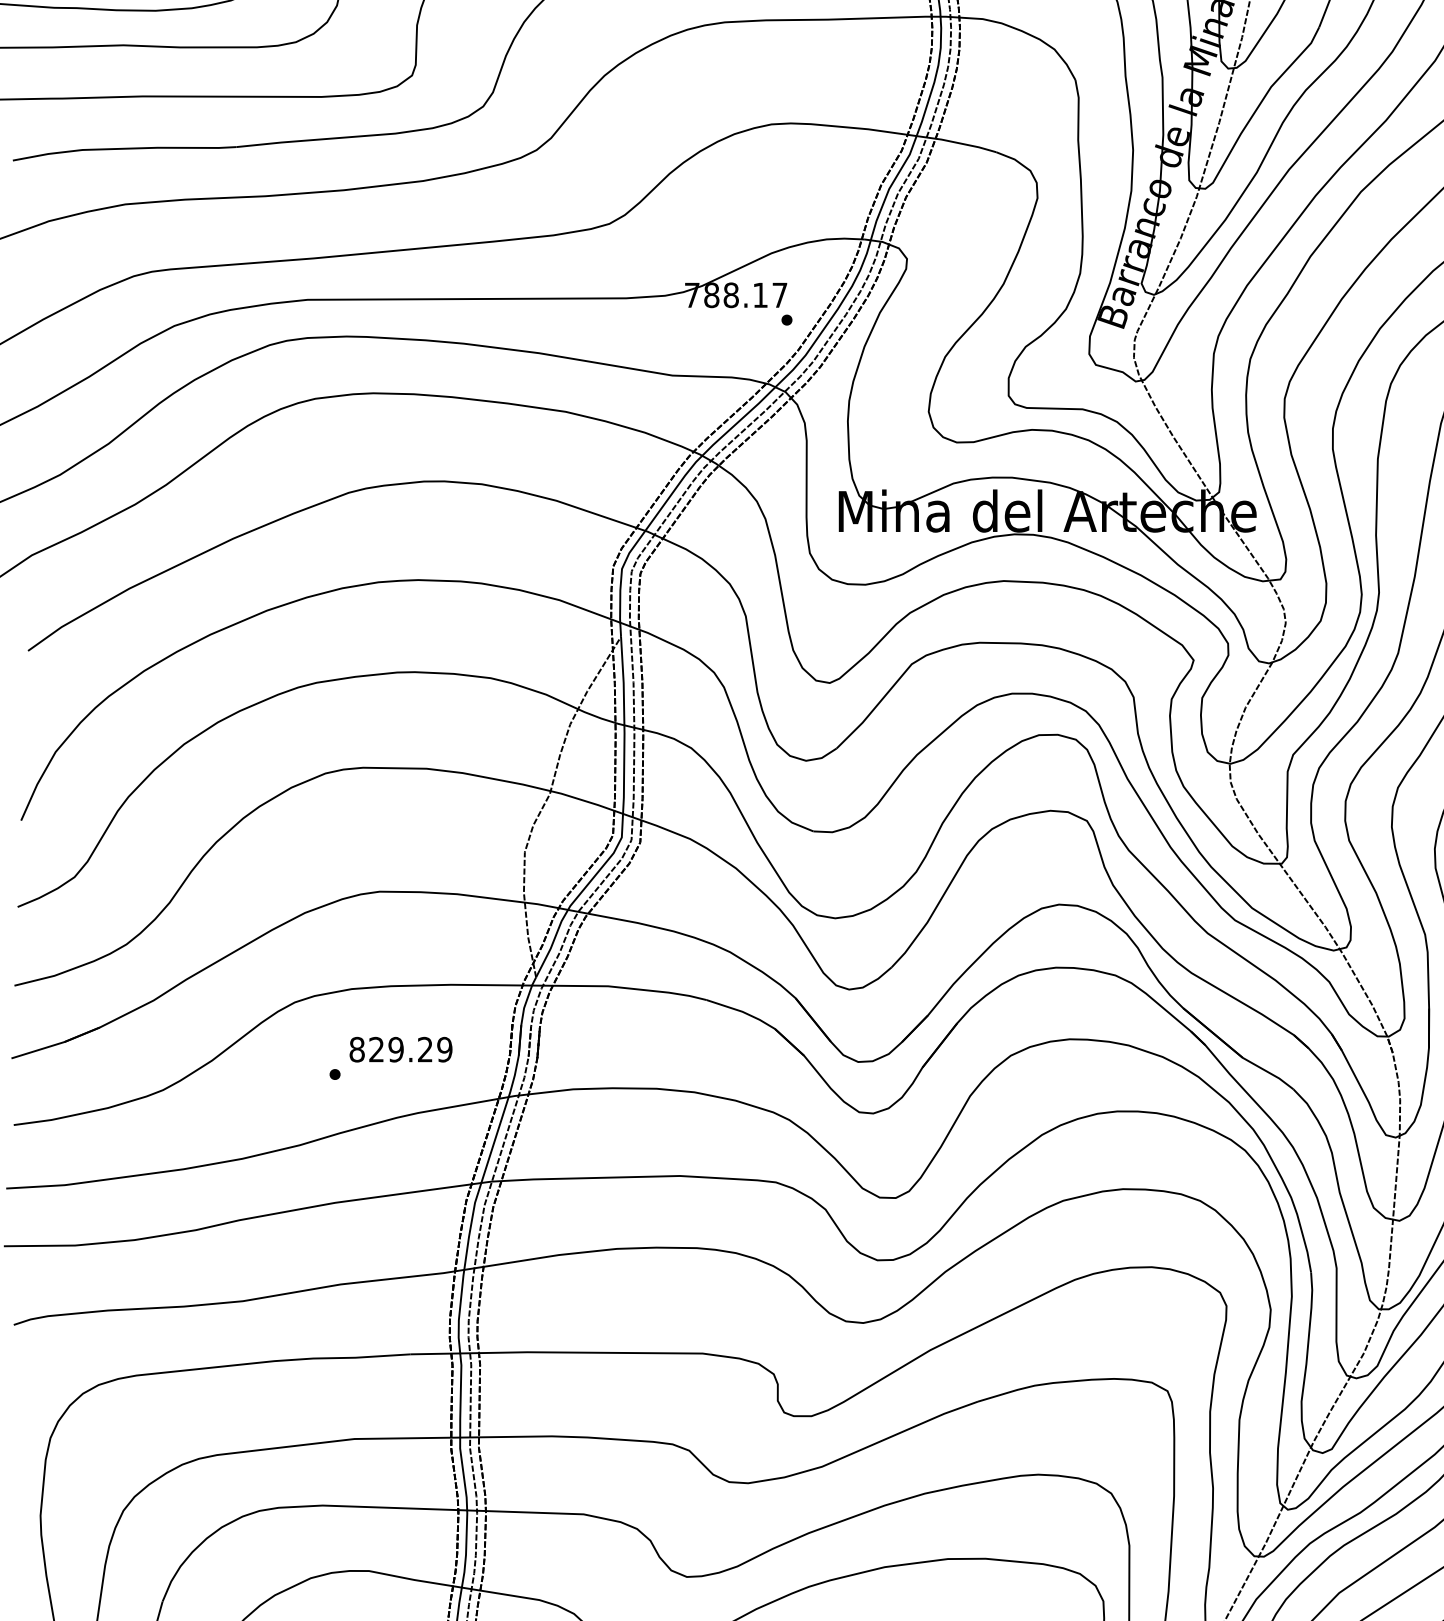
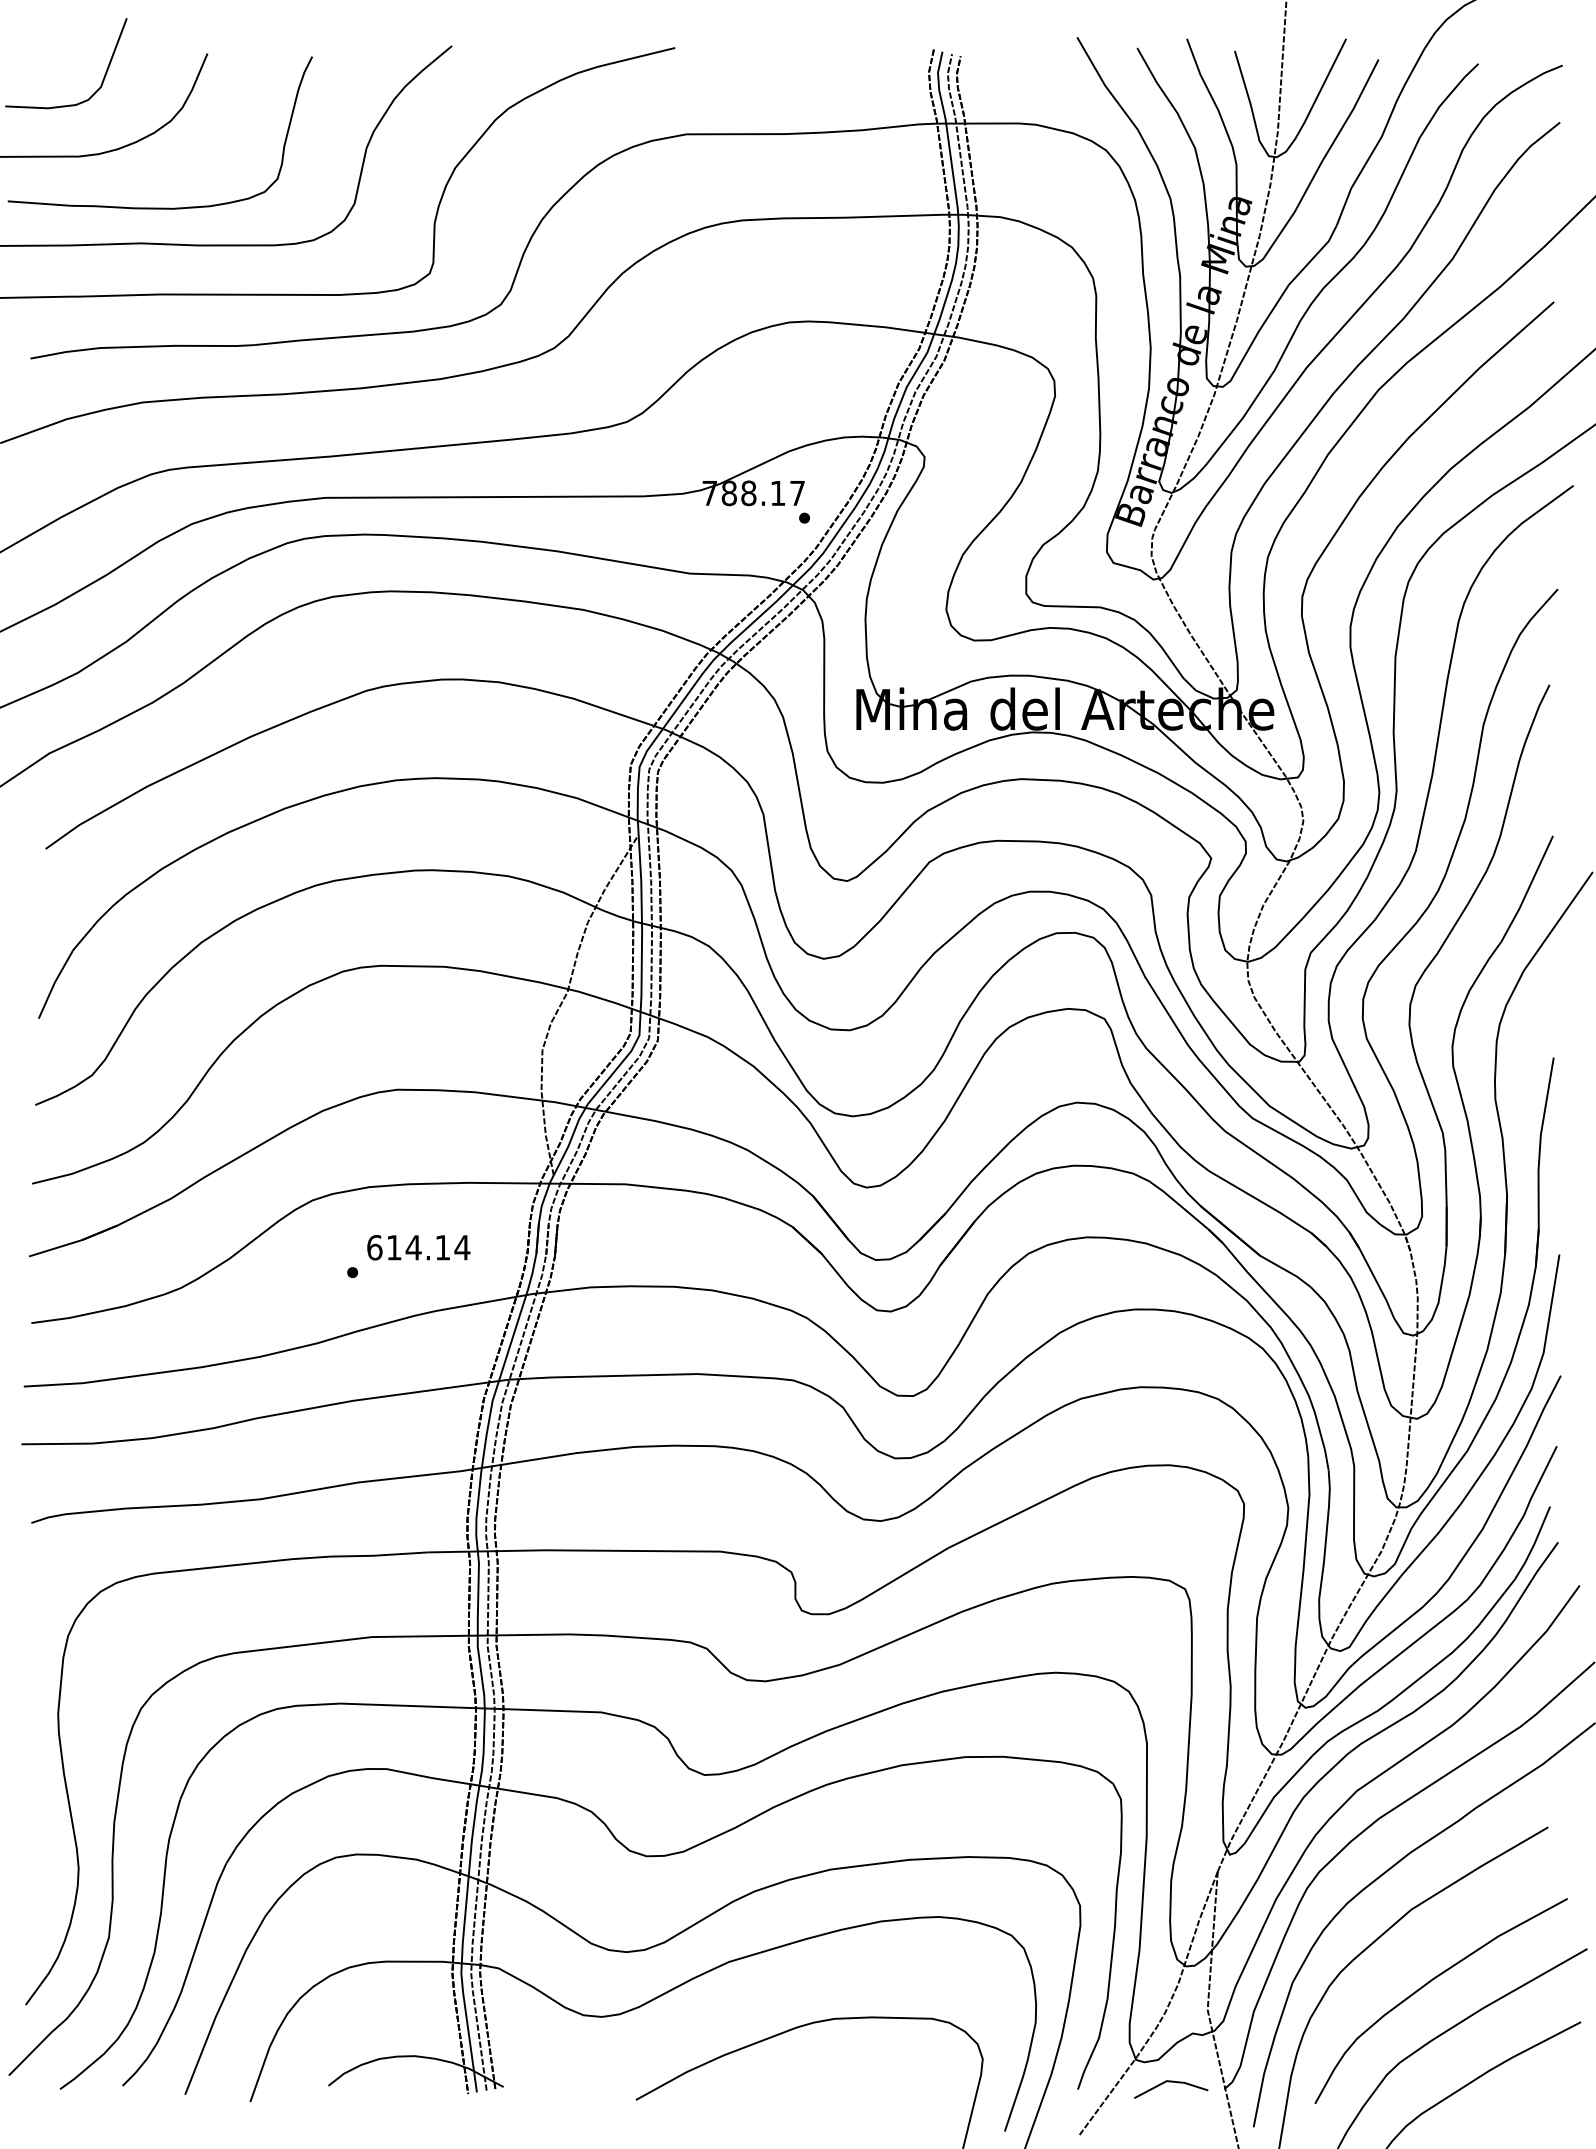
text: (400, 1049) -> (418, 1247), 829.29 -> 614.14

